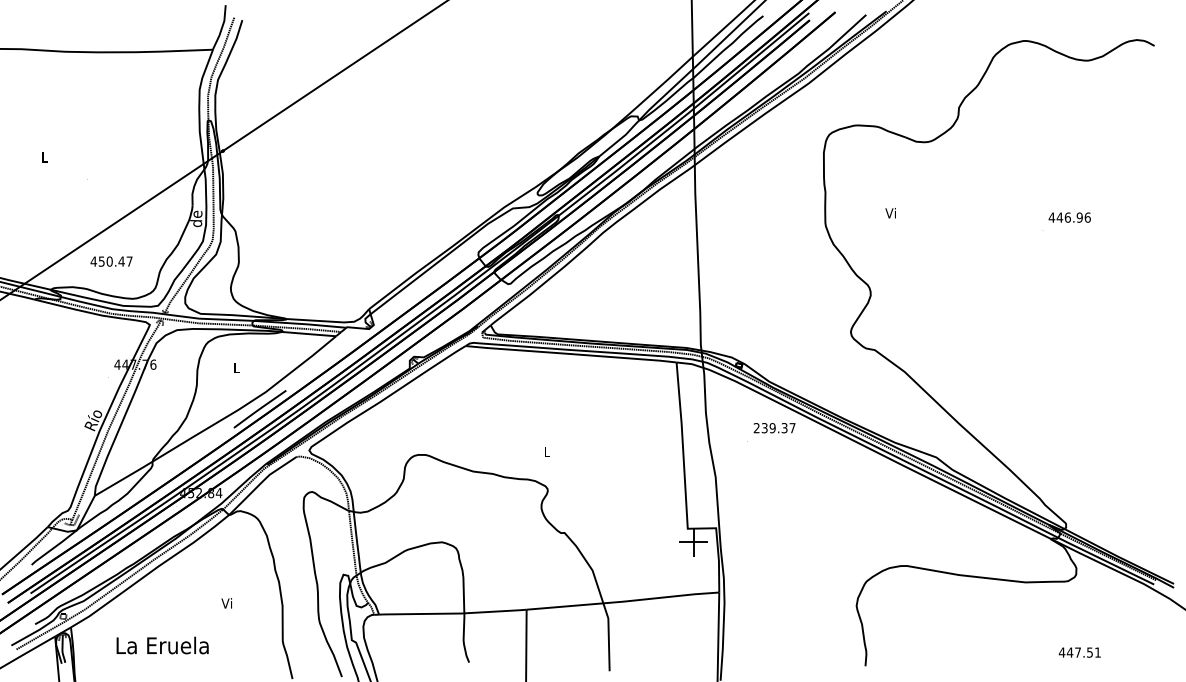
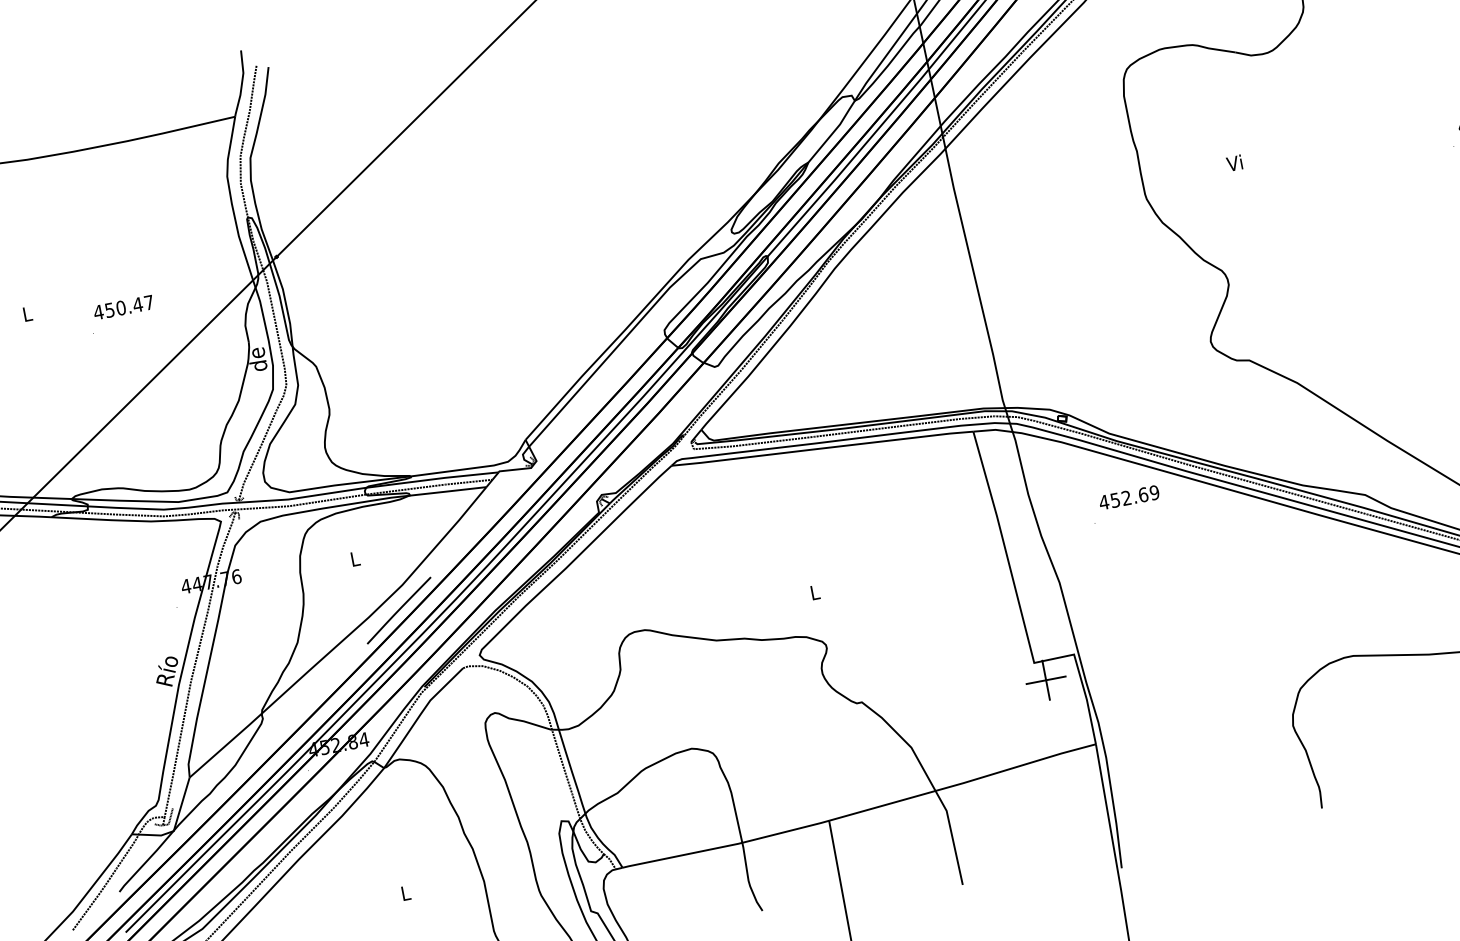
text: (111, 261) -> (123, 307), moved
text: (774, 428) -> (1129, 498), 239.37 -> 452.69
text: (226, 603) -> (404, 893), Vi -> L

